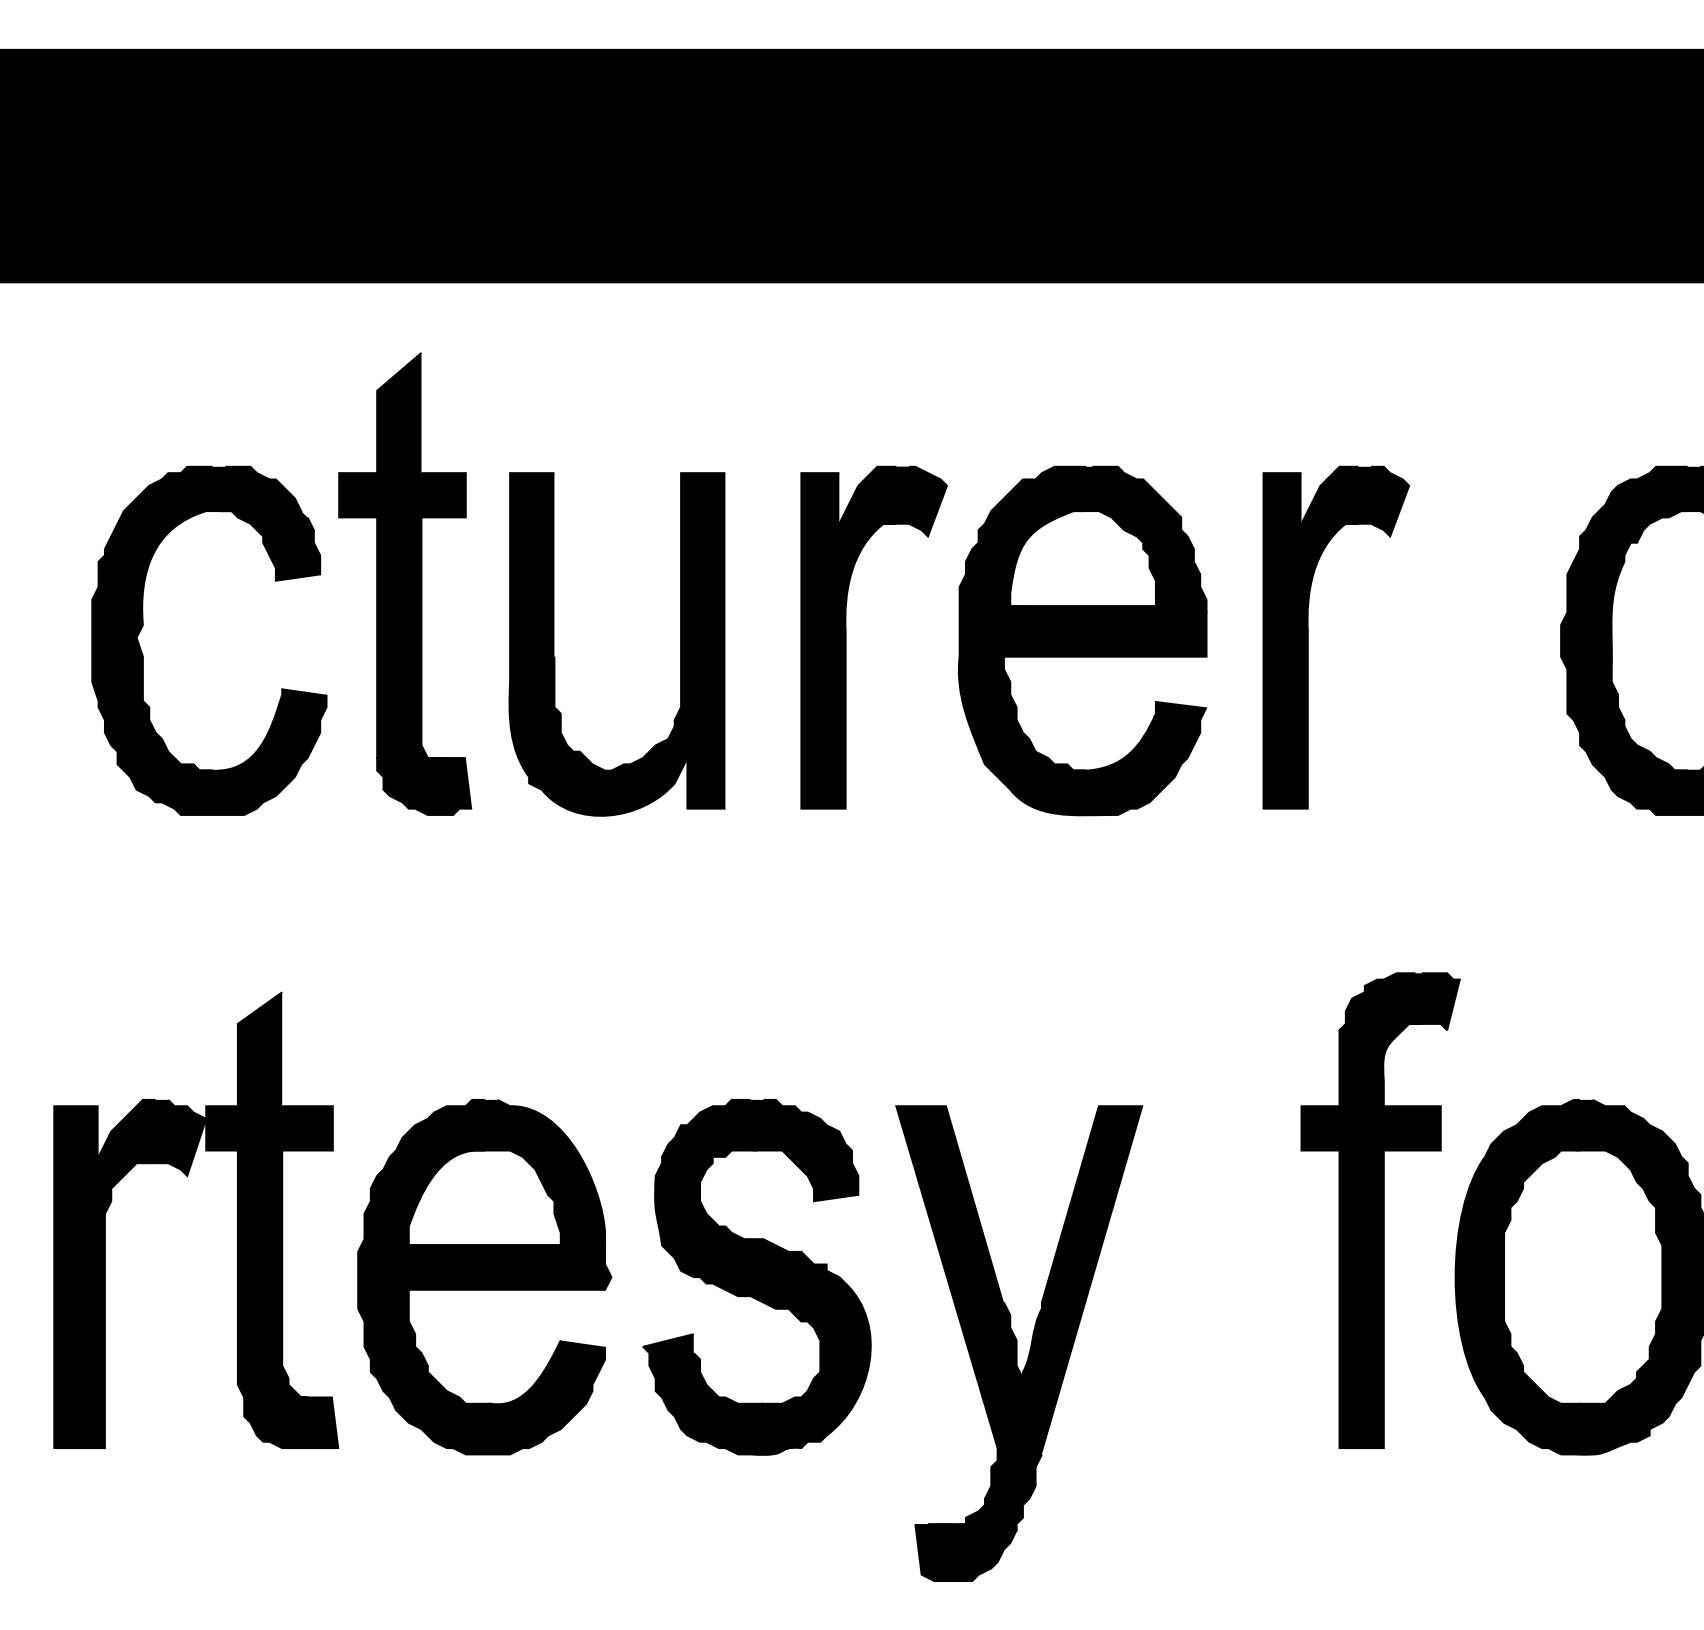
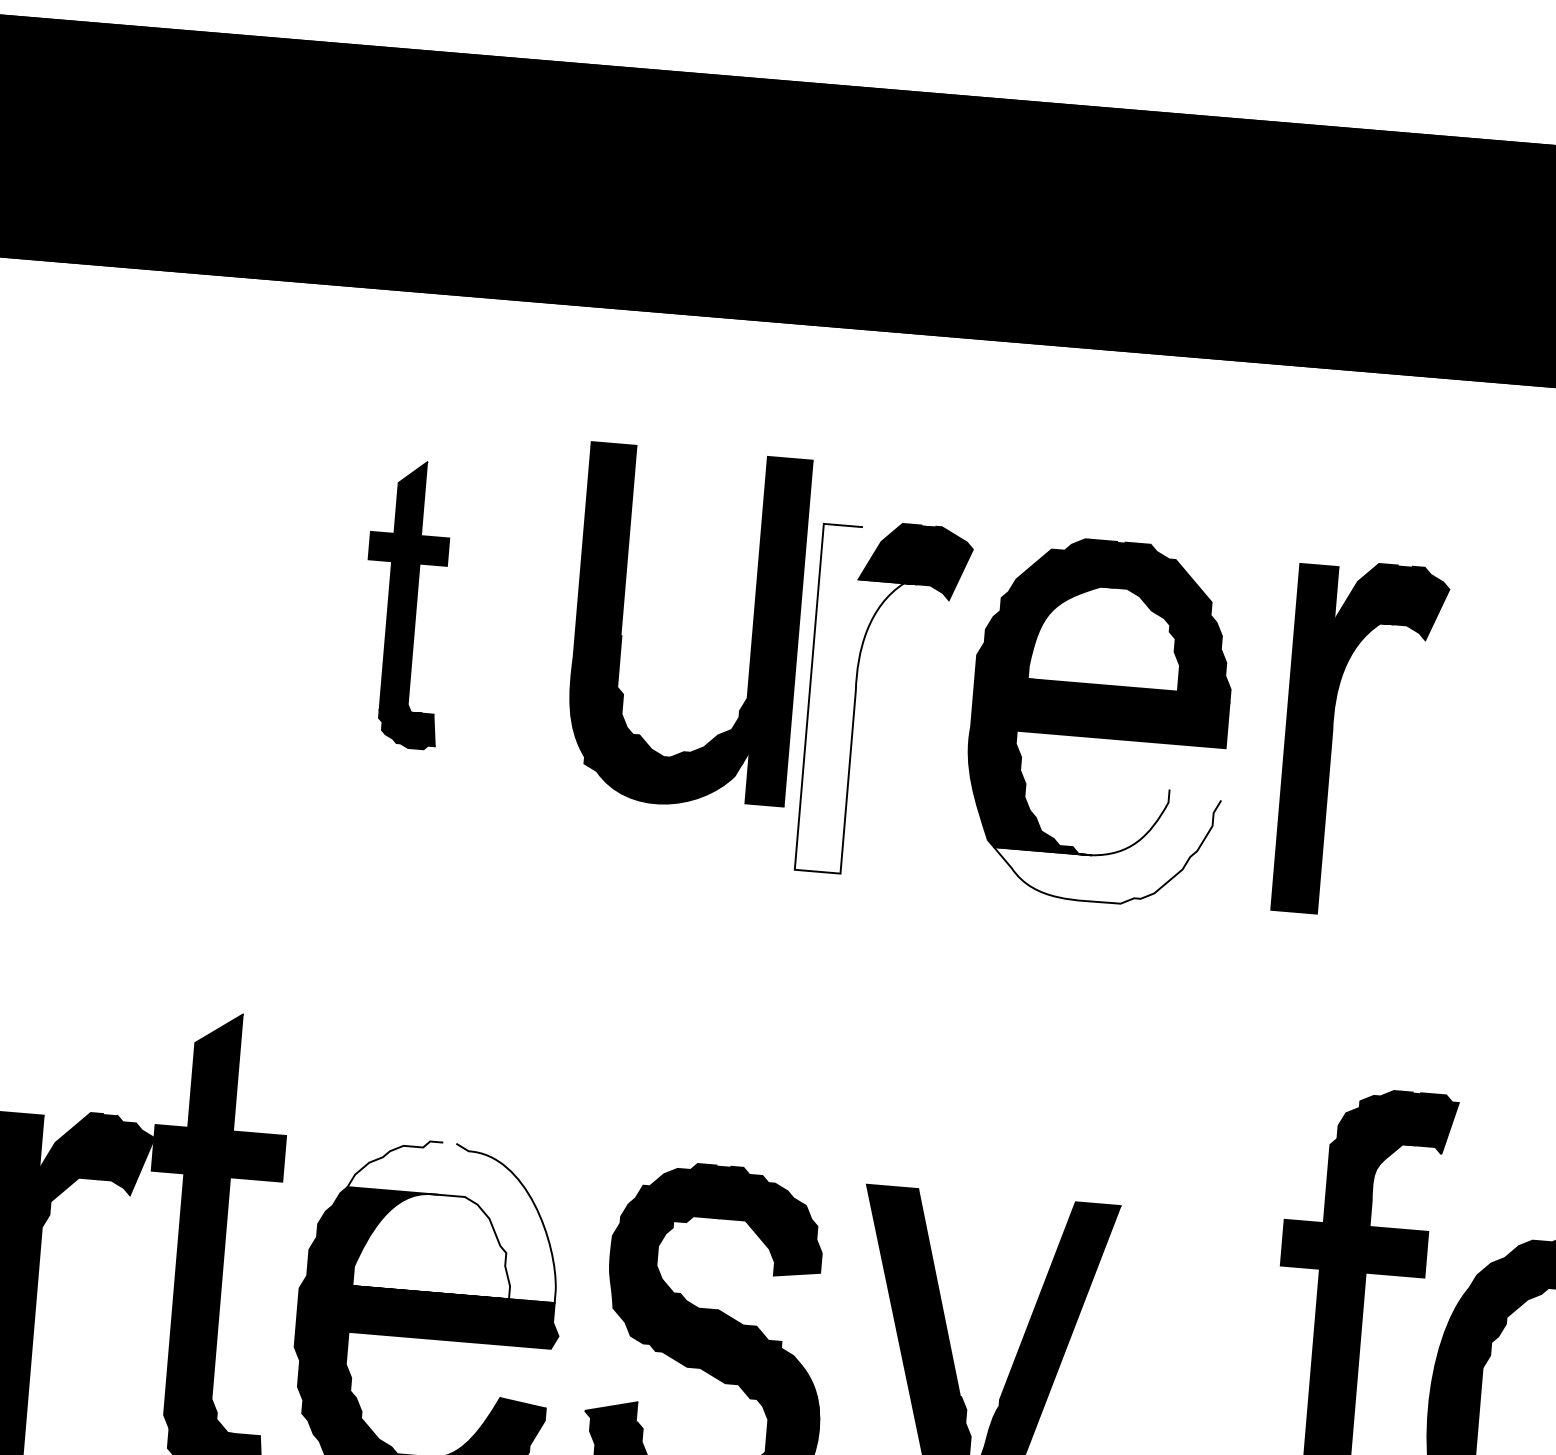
part: (405, 583) -> (406, 603), size x0.6
part: (143, 626) -> (132, 625), removed
fill: (848, 640) -> (857, 700), removed
part: (554, 644) -> (622, 622), moved
fill: (1098, 758) -> (1105, 843), removed
fill: (500, 1172) -> (453, 1218), removed

